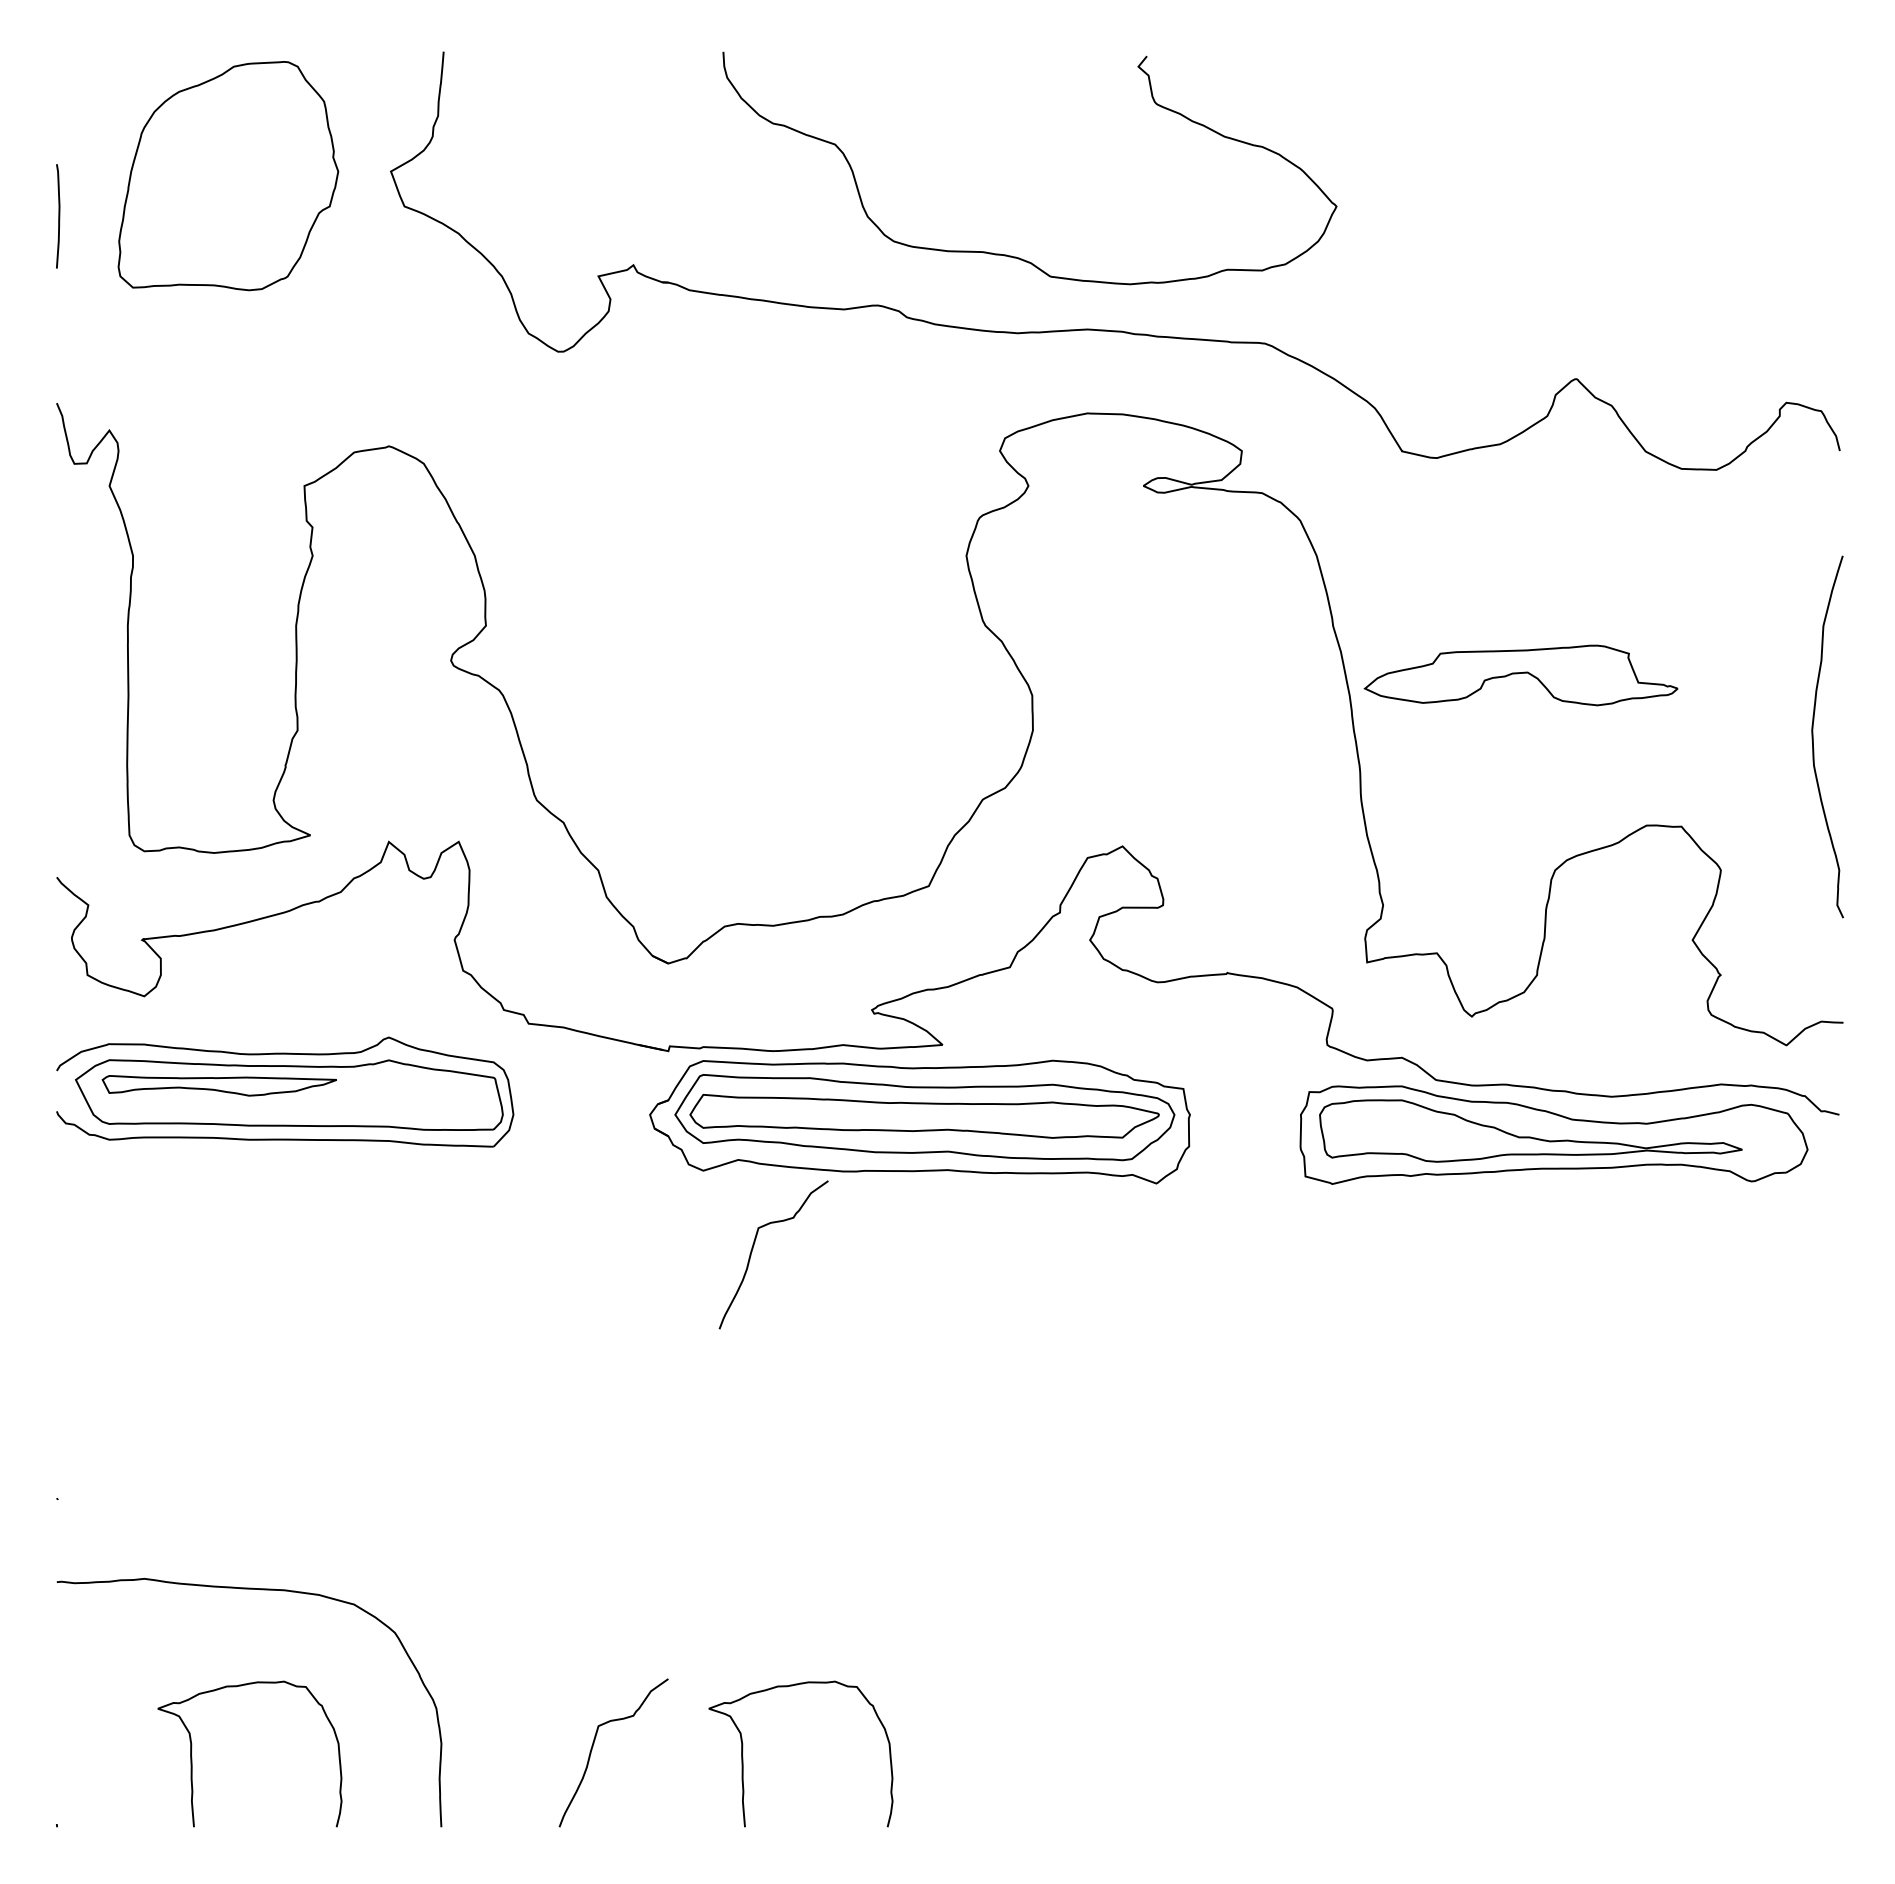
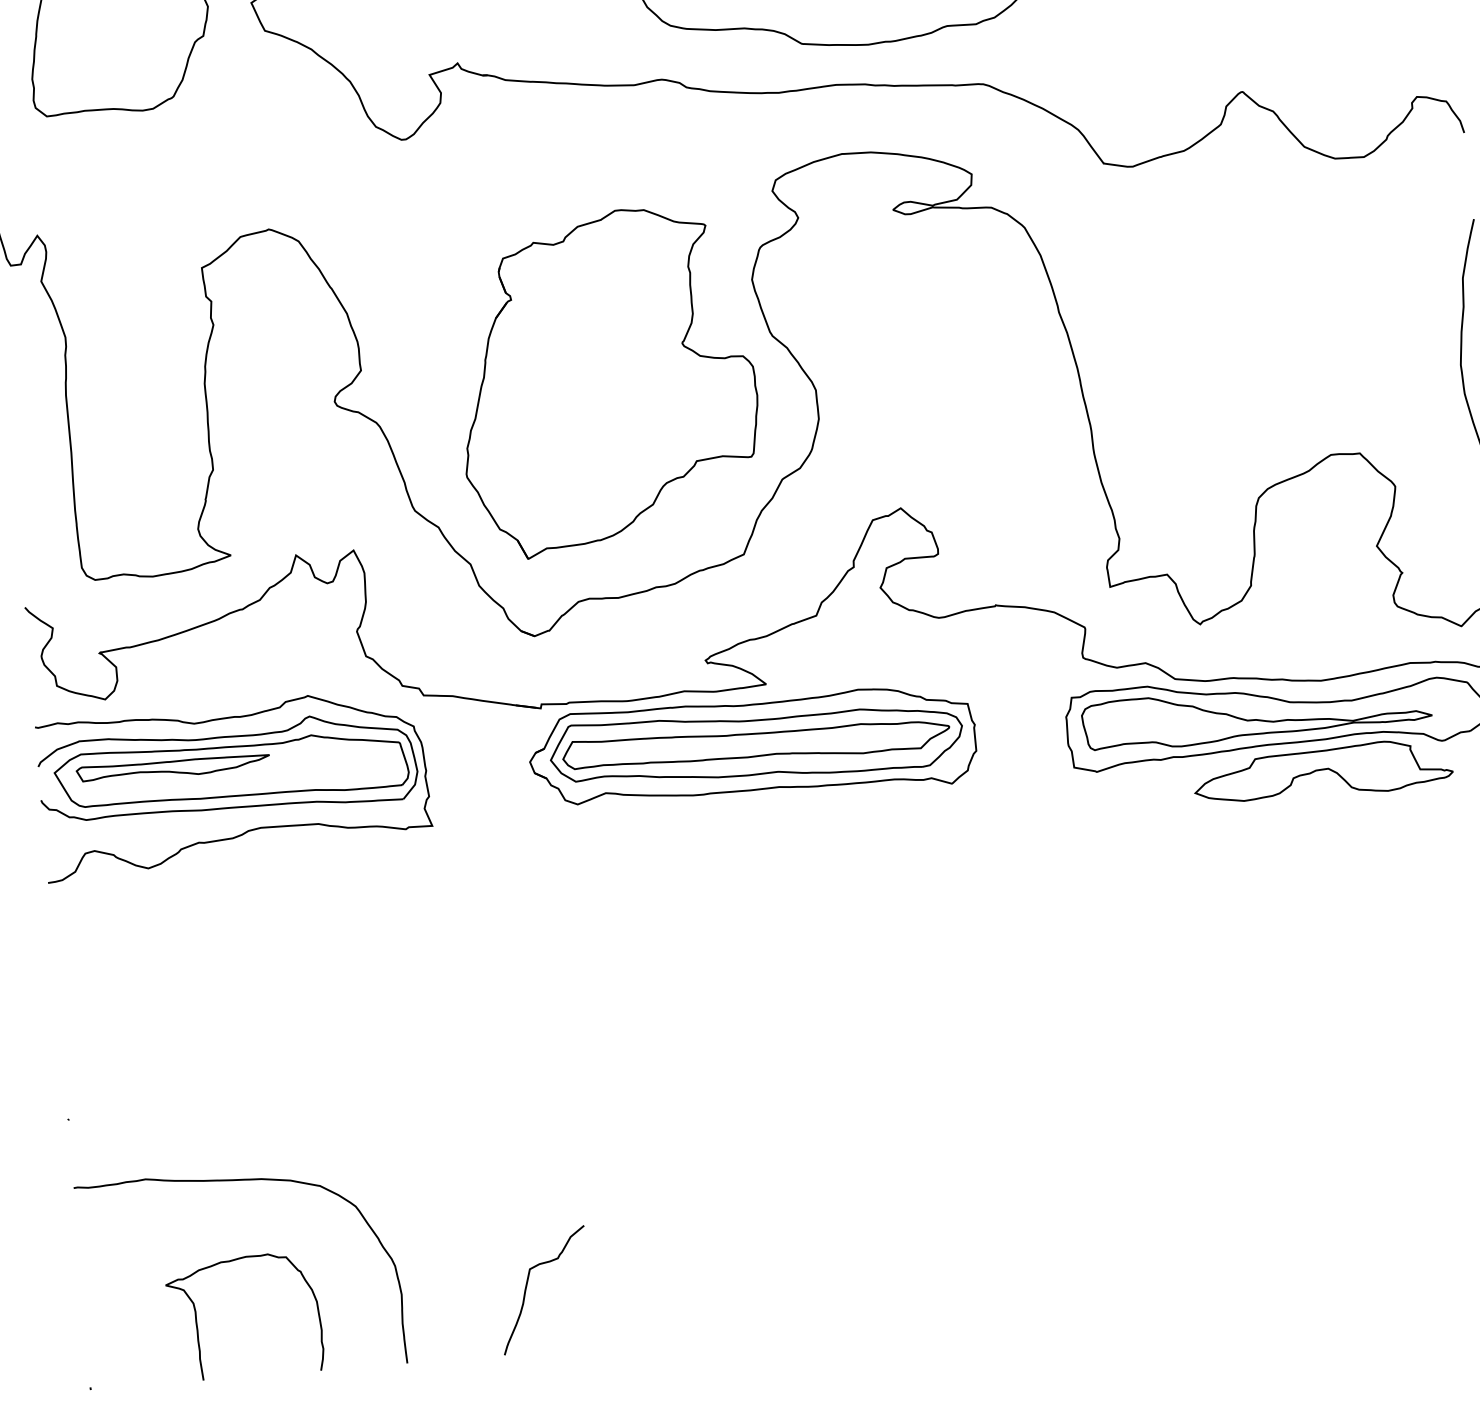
part: (781, 663) -> (607, 381), added
part: (1520, 675) -> (1322, 771), moved
curve: (302, 1168) -> (247, 830), added
curve: (753, 1248) -> (624, 865), removed
curve: (743, 1756) -> (651, 1284), removed

